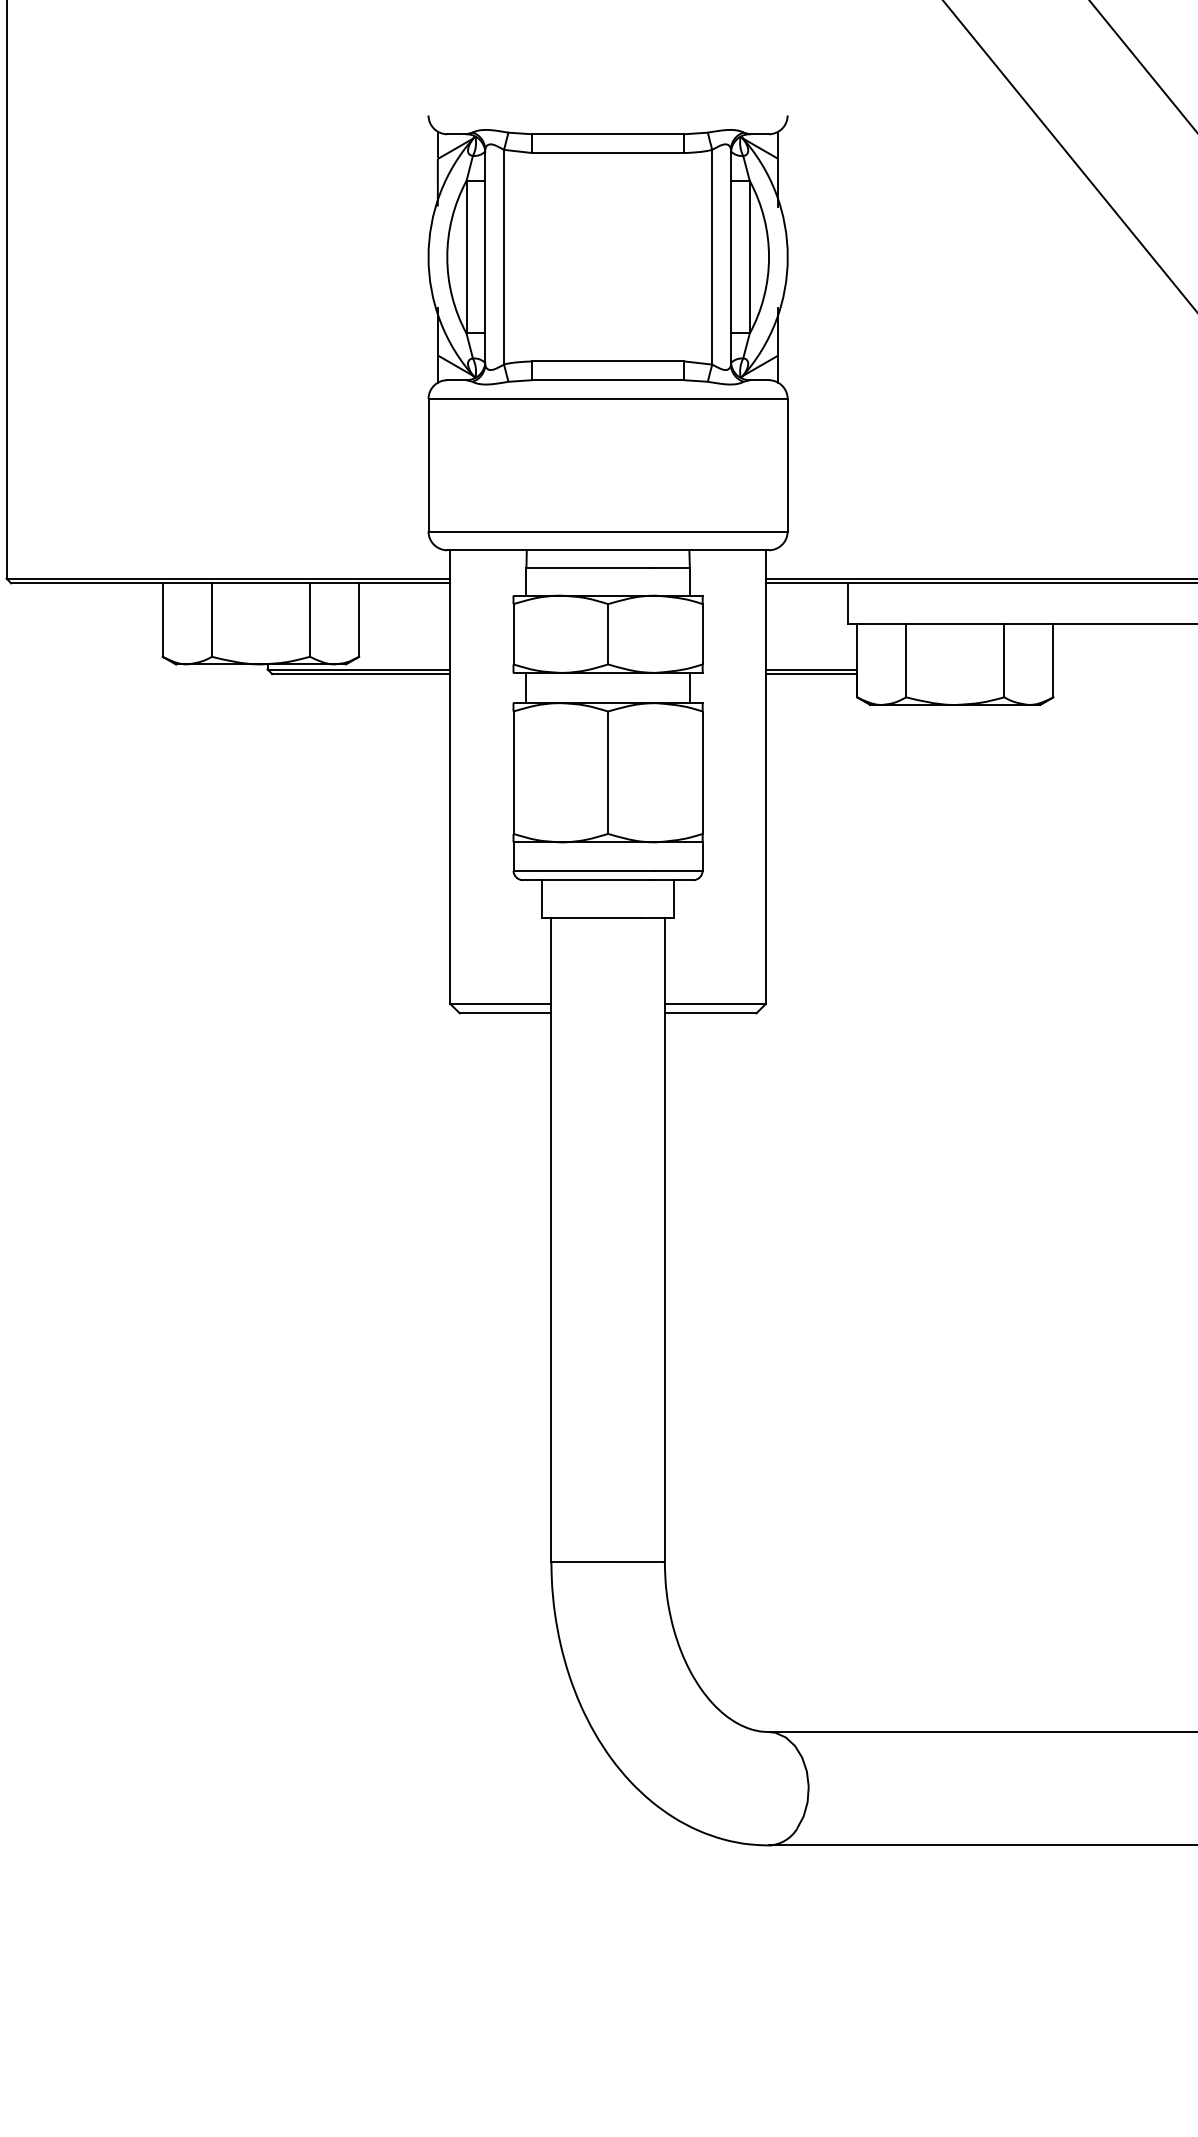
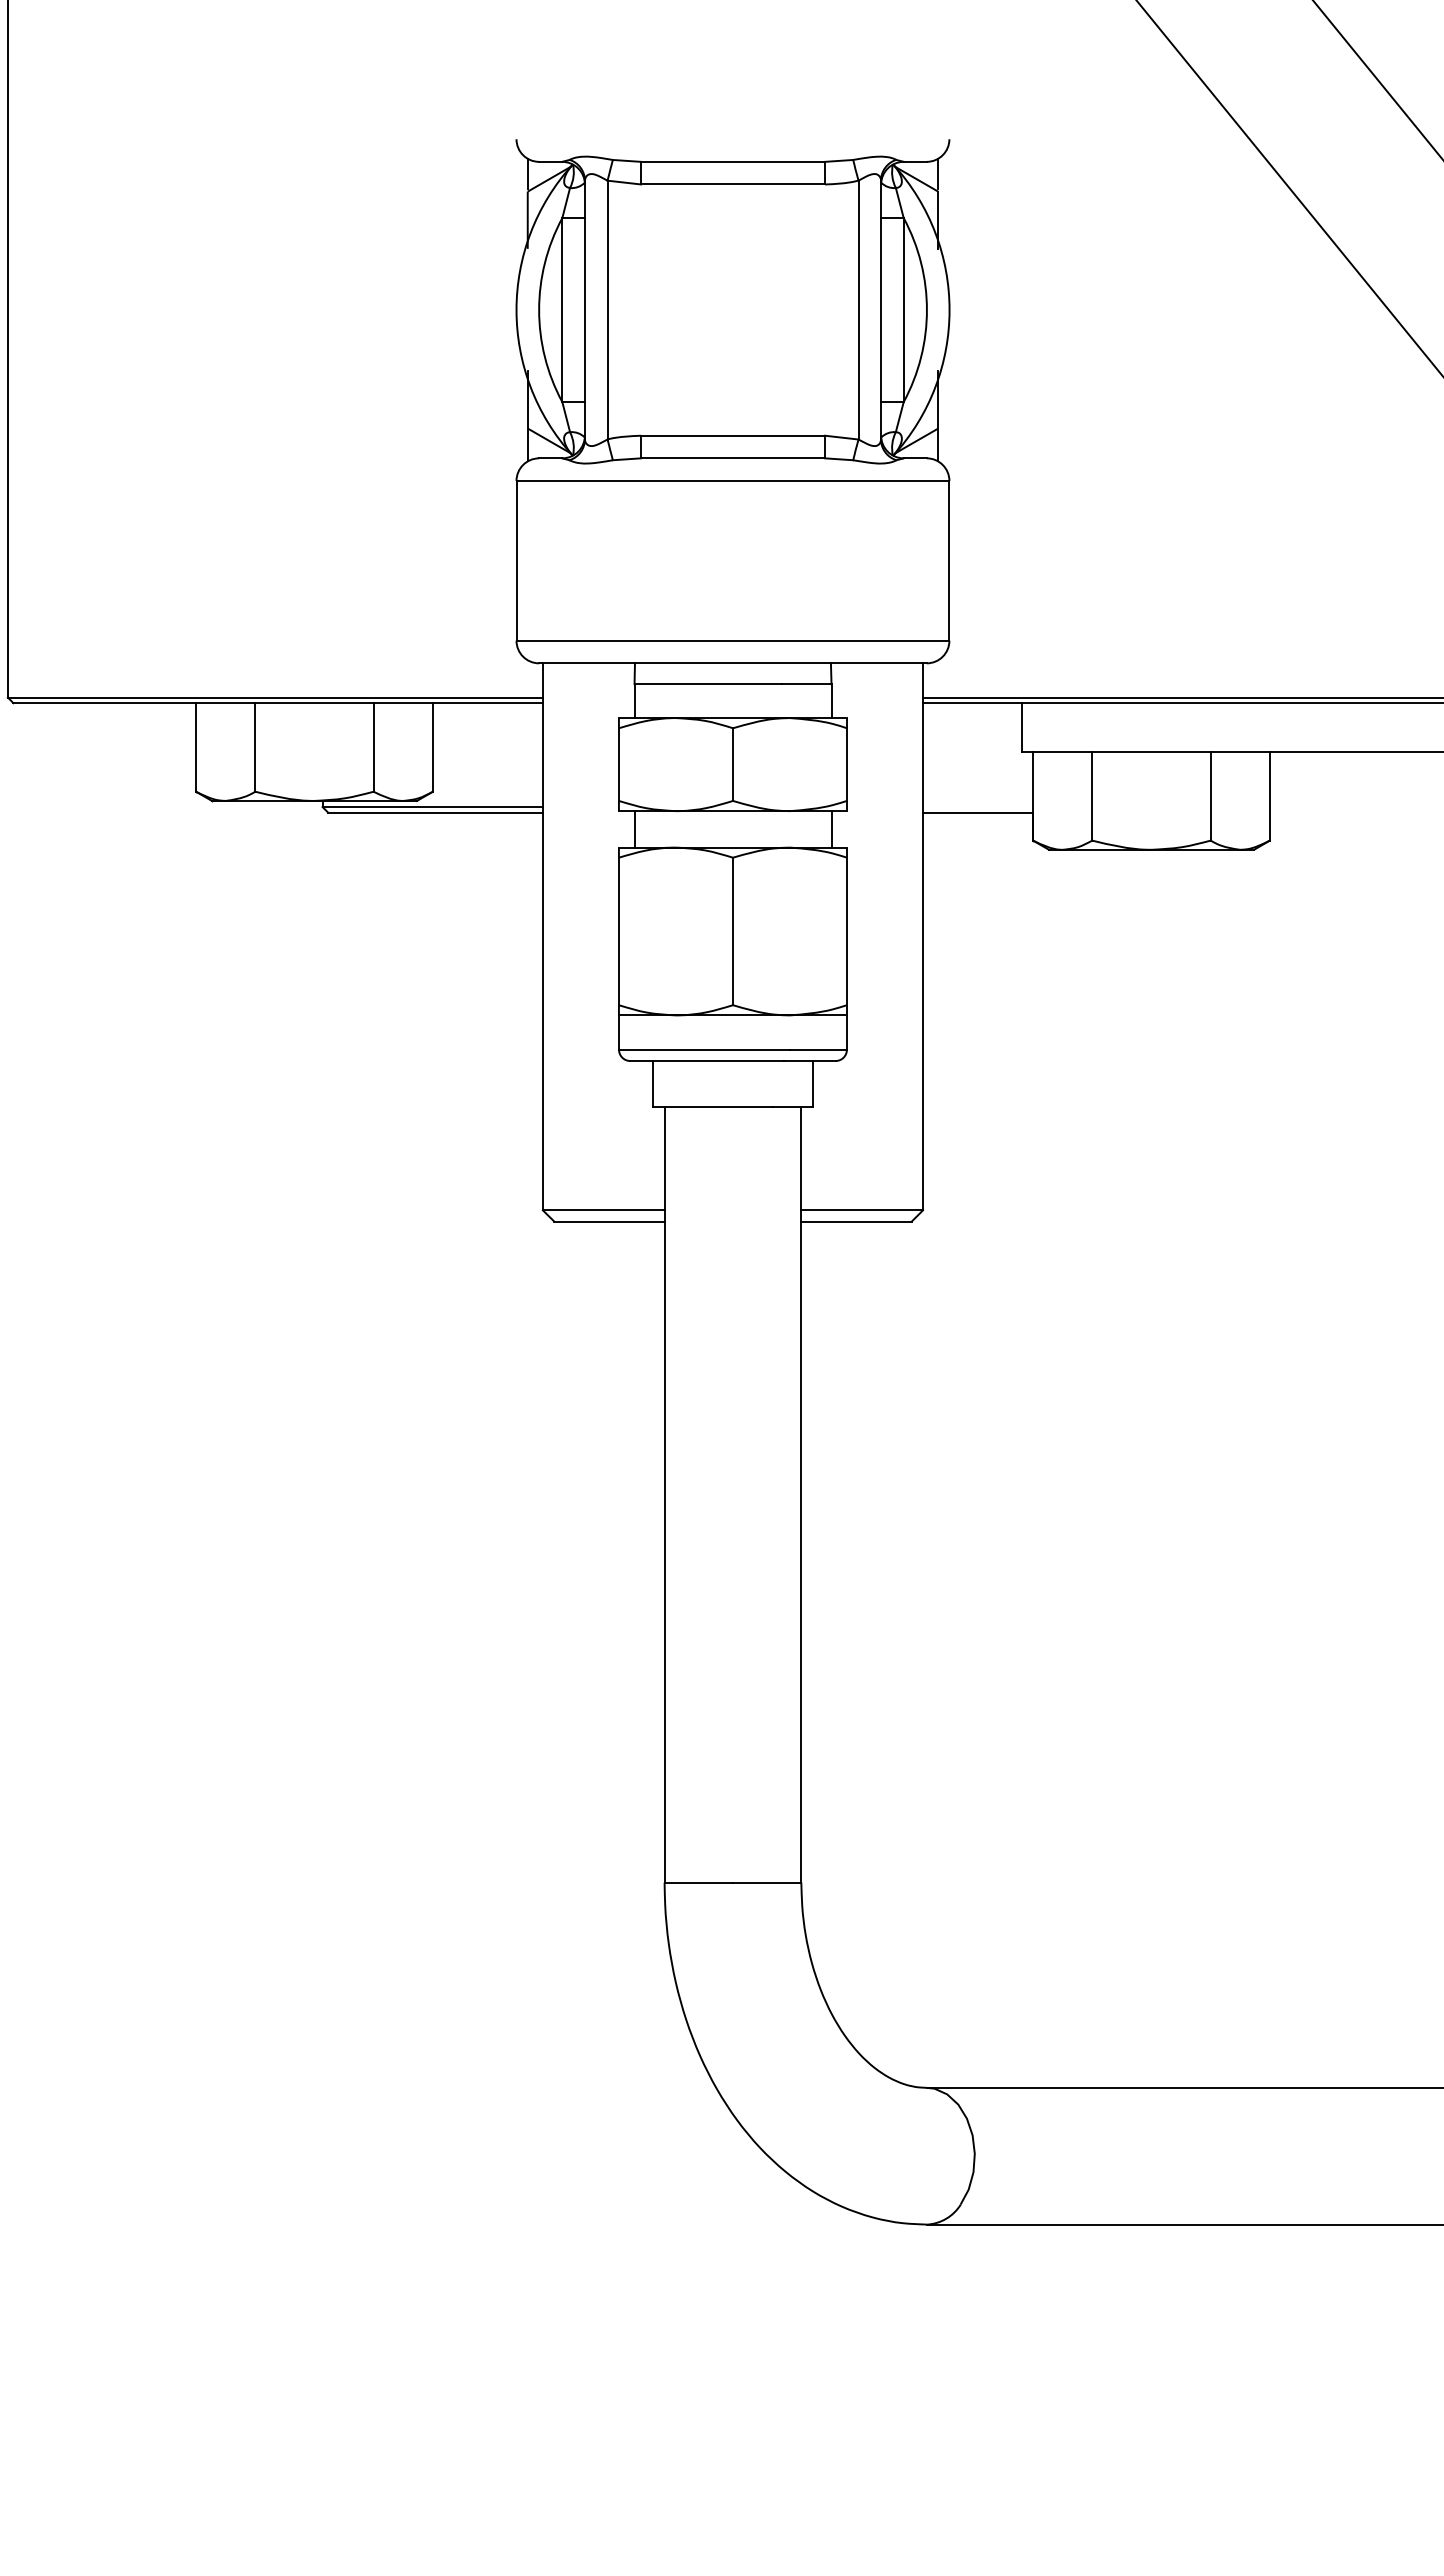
line: (811, 669) -> (978, 807), removed

